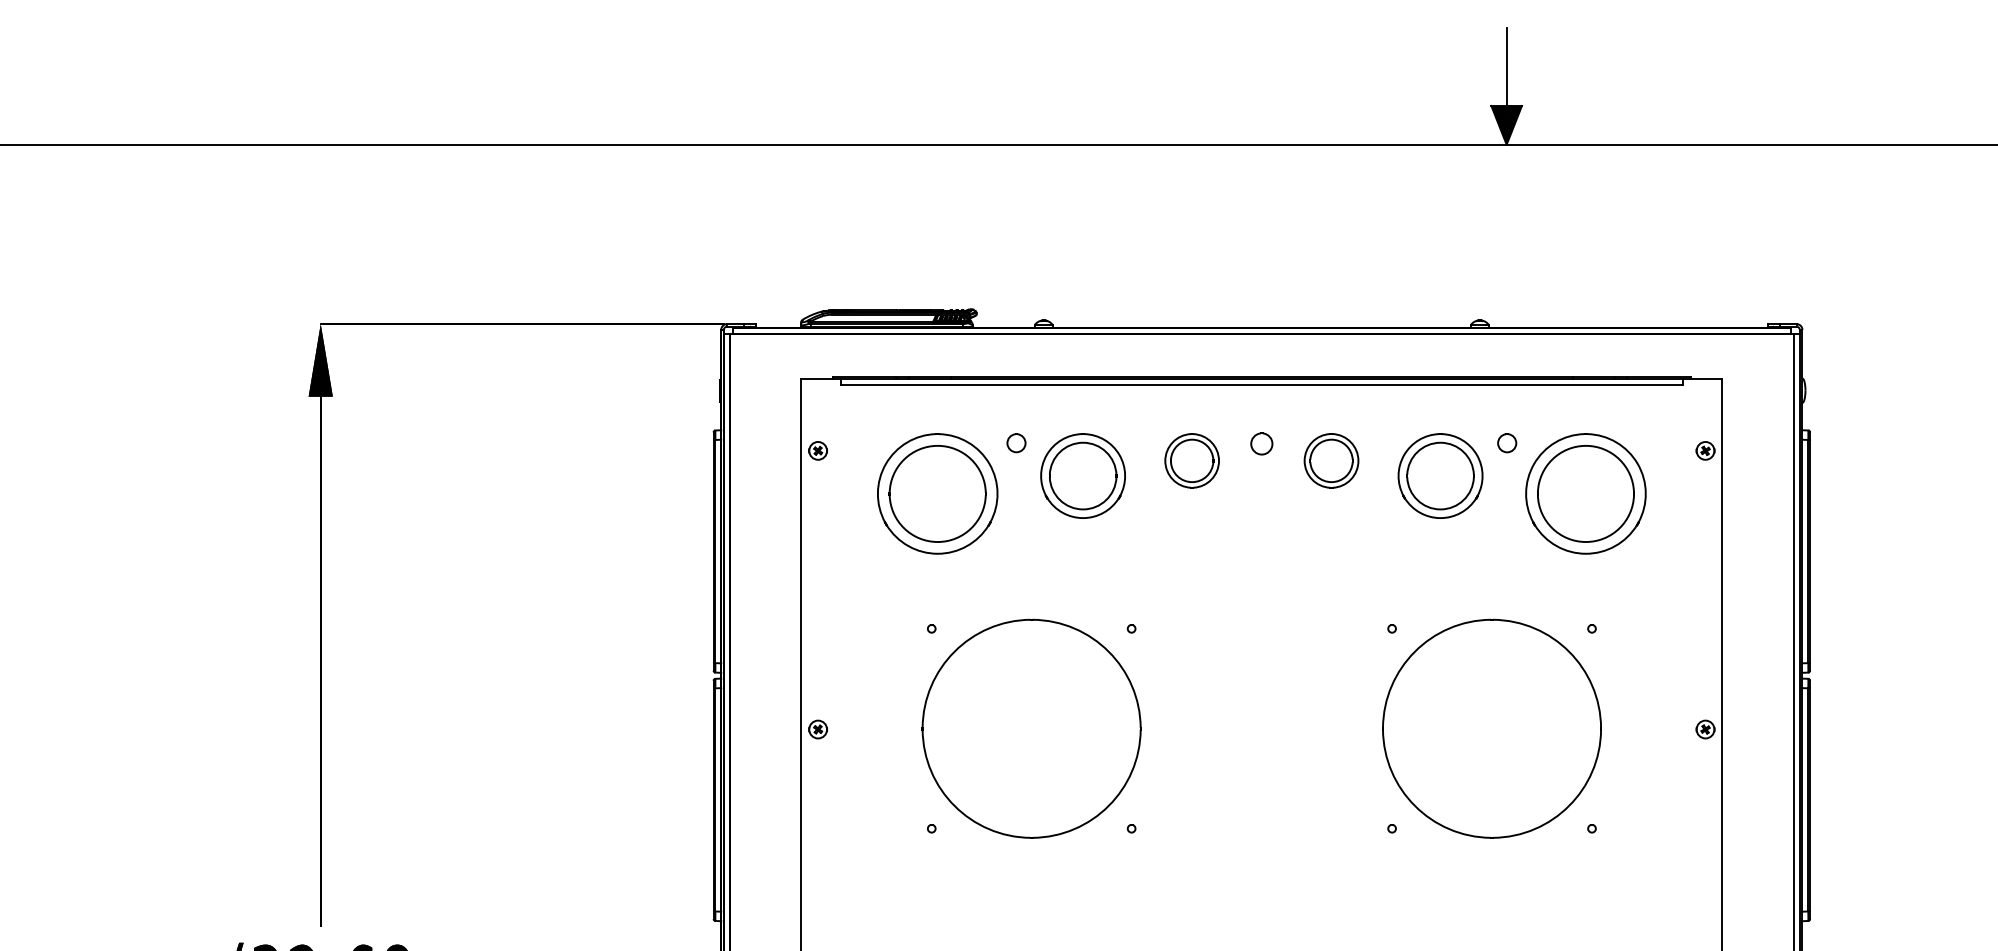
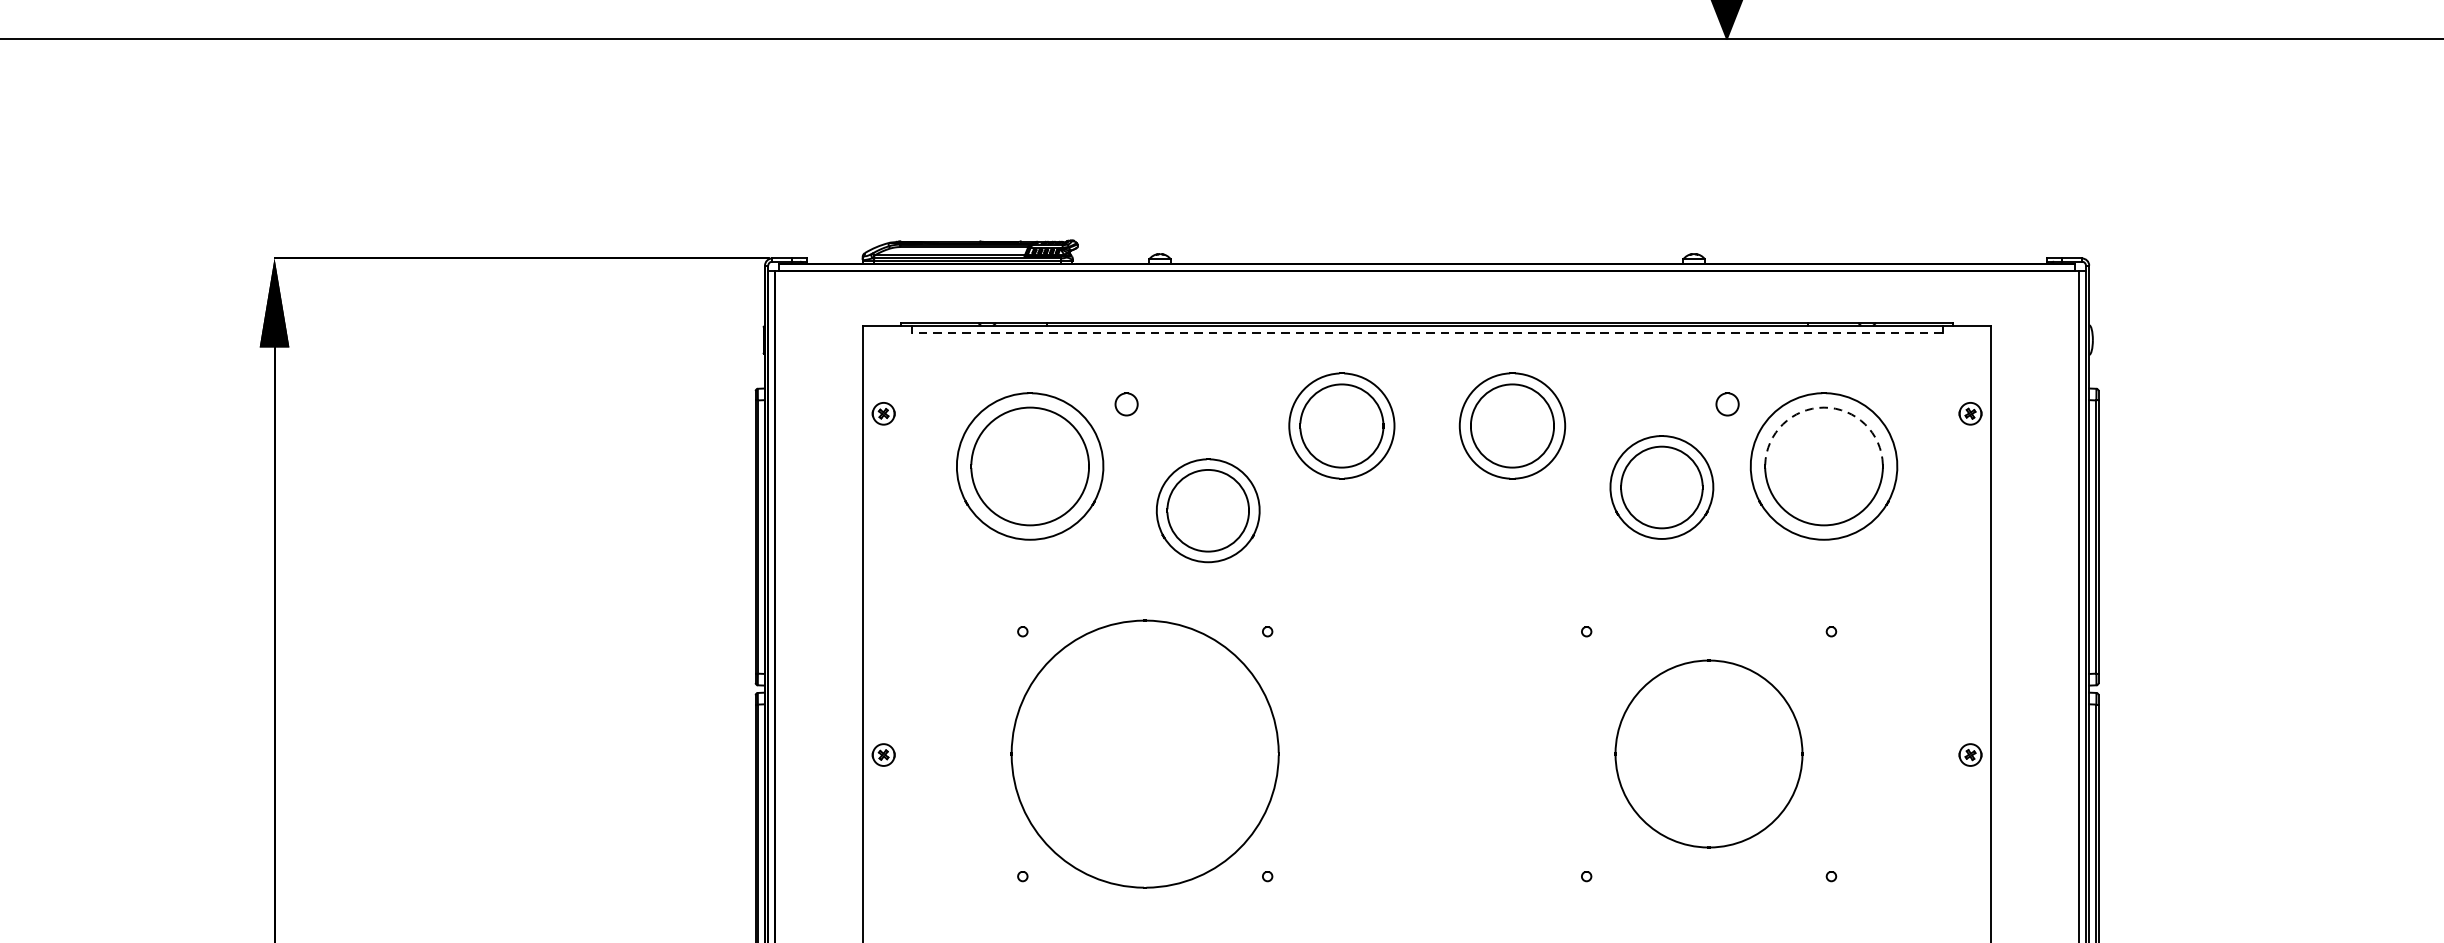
line: (1261, 384) -> (1426, 332), solid -> dashed
part: (1261, 443) -> (1426, 404), removed
arc: (1585, 445) -> (1823, 407), solid -> dashed
part: (1191, 460) -> (1340, 425), size x1.6
part: (1331, 460) -> (1512, 425), size x1.6
part: (1082, 475) -> (1207, 510), moved
part: (1440, 475) -> (1661, 486), moved
part: (1491, 728) -> (1708, 753), size x0.7

